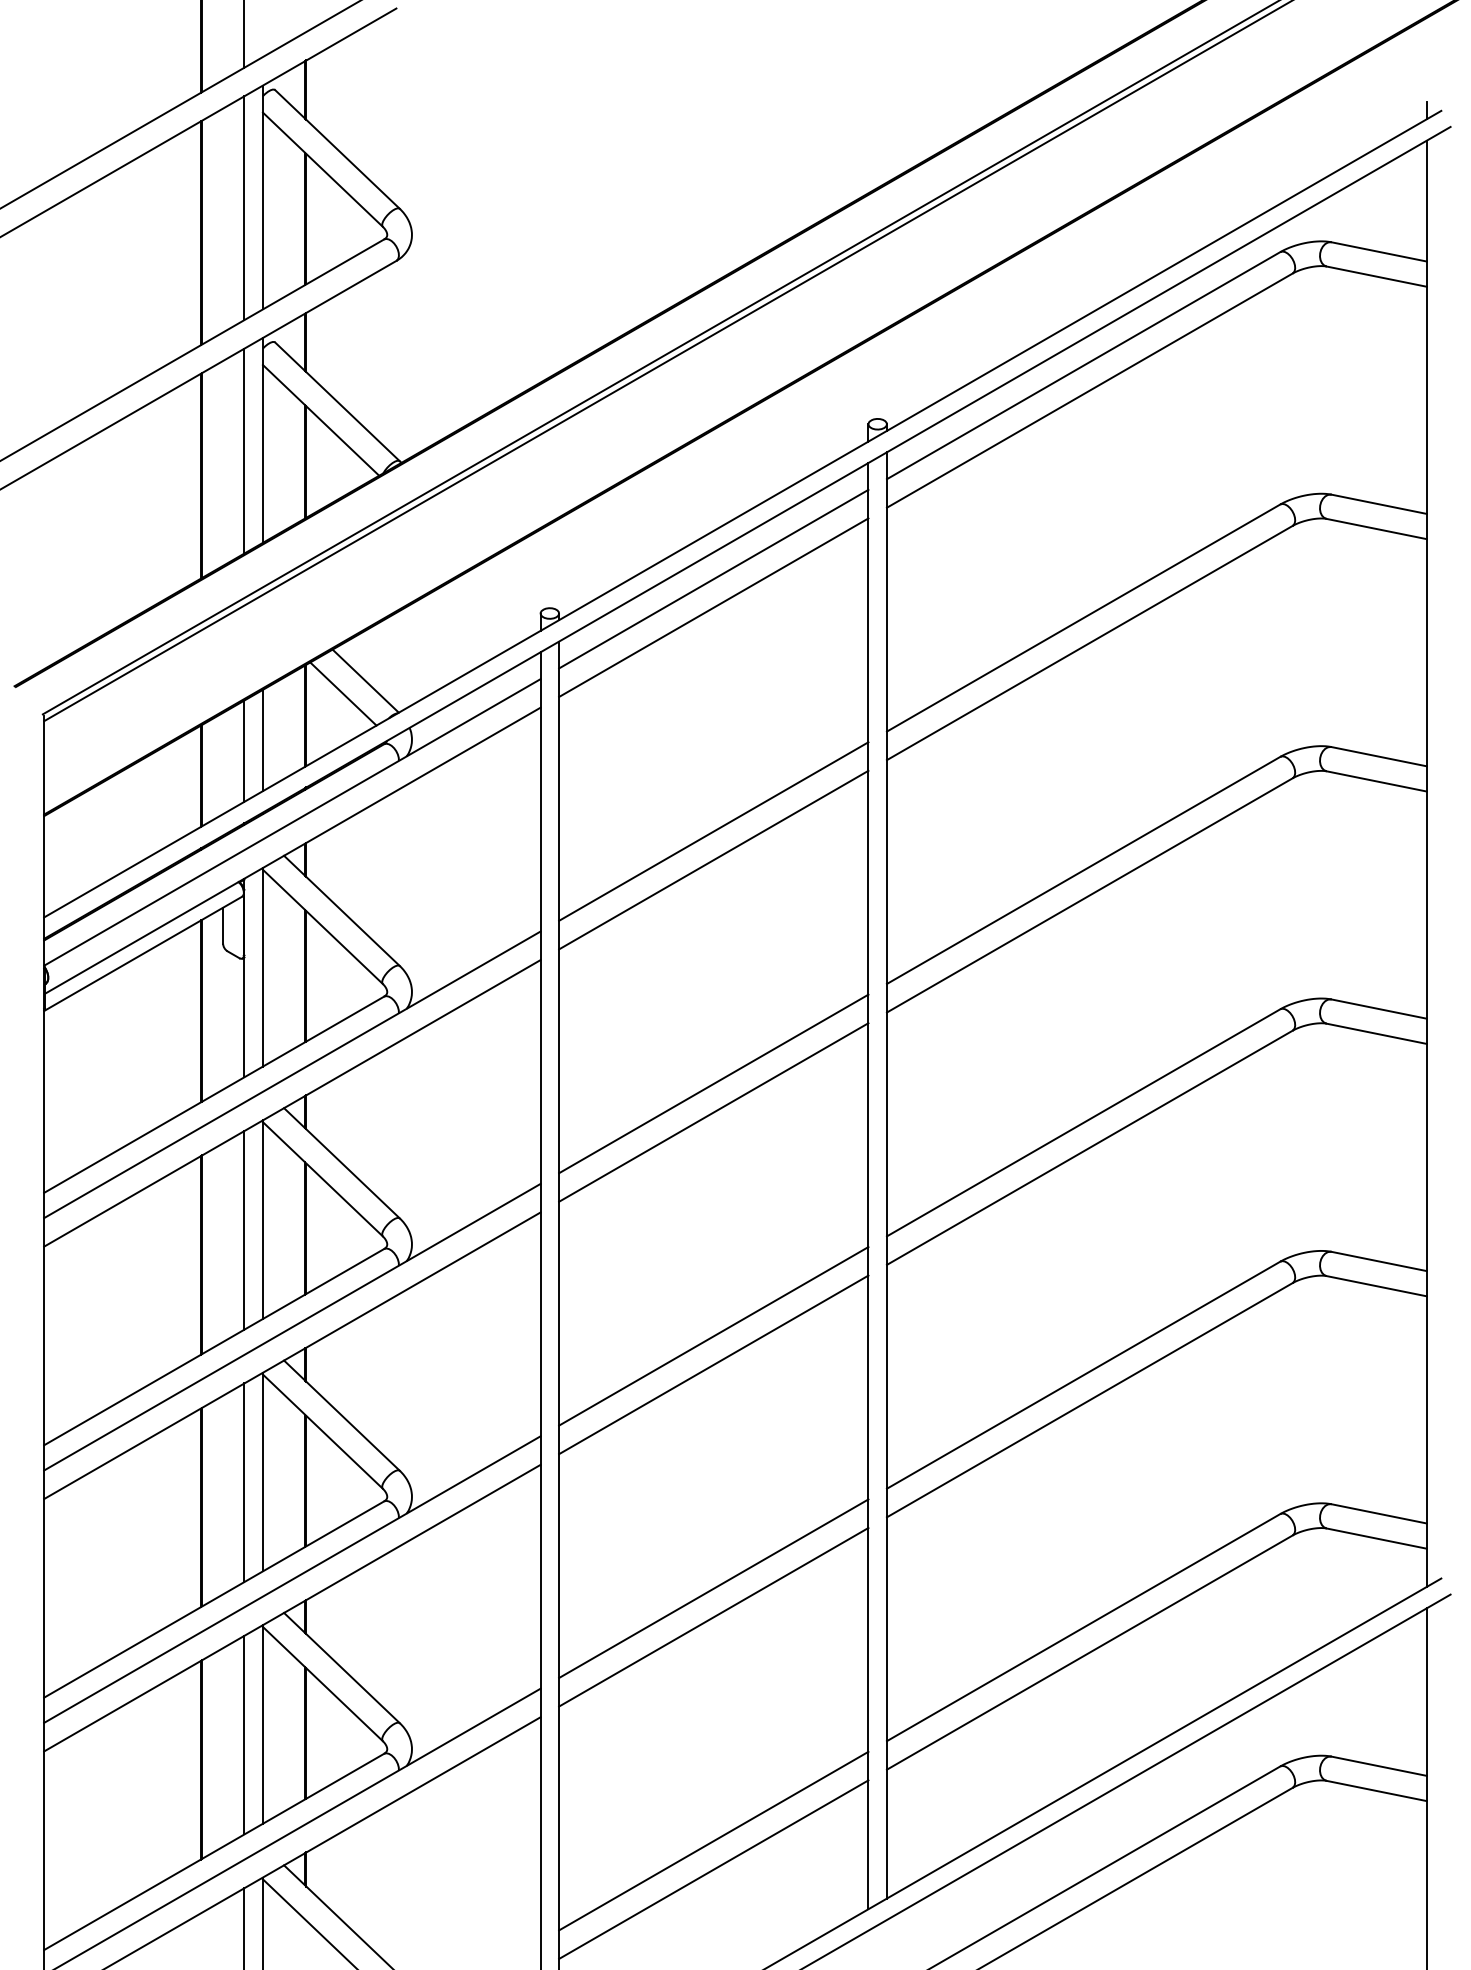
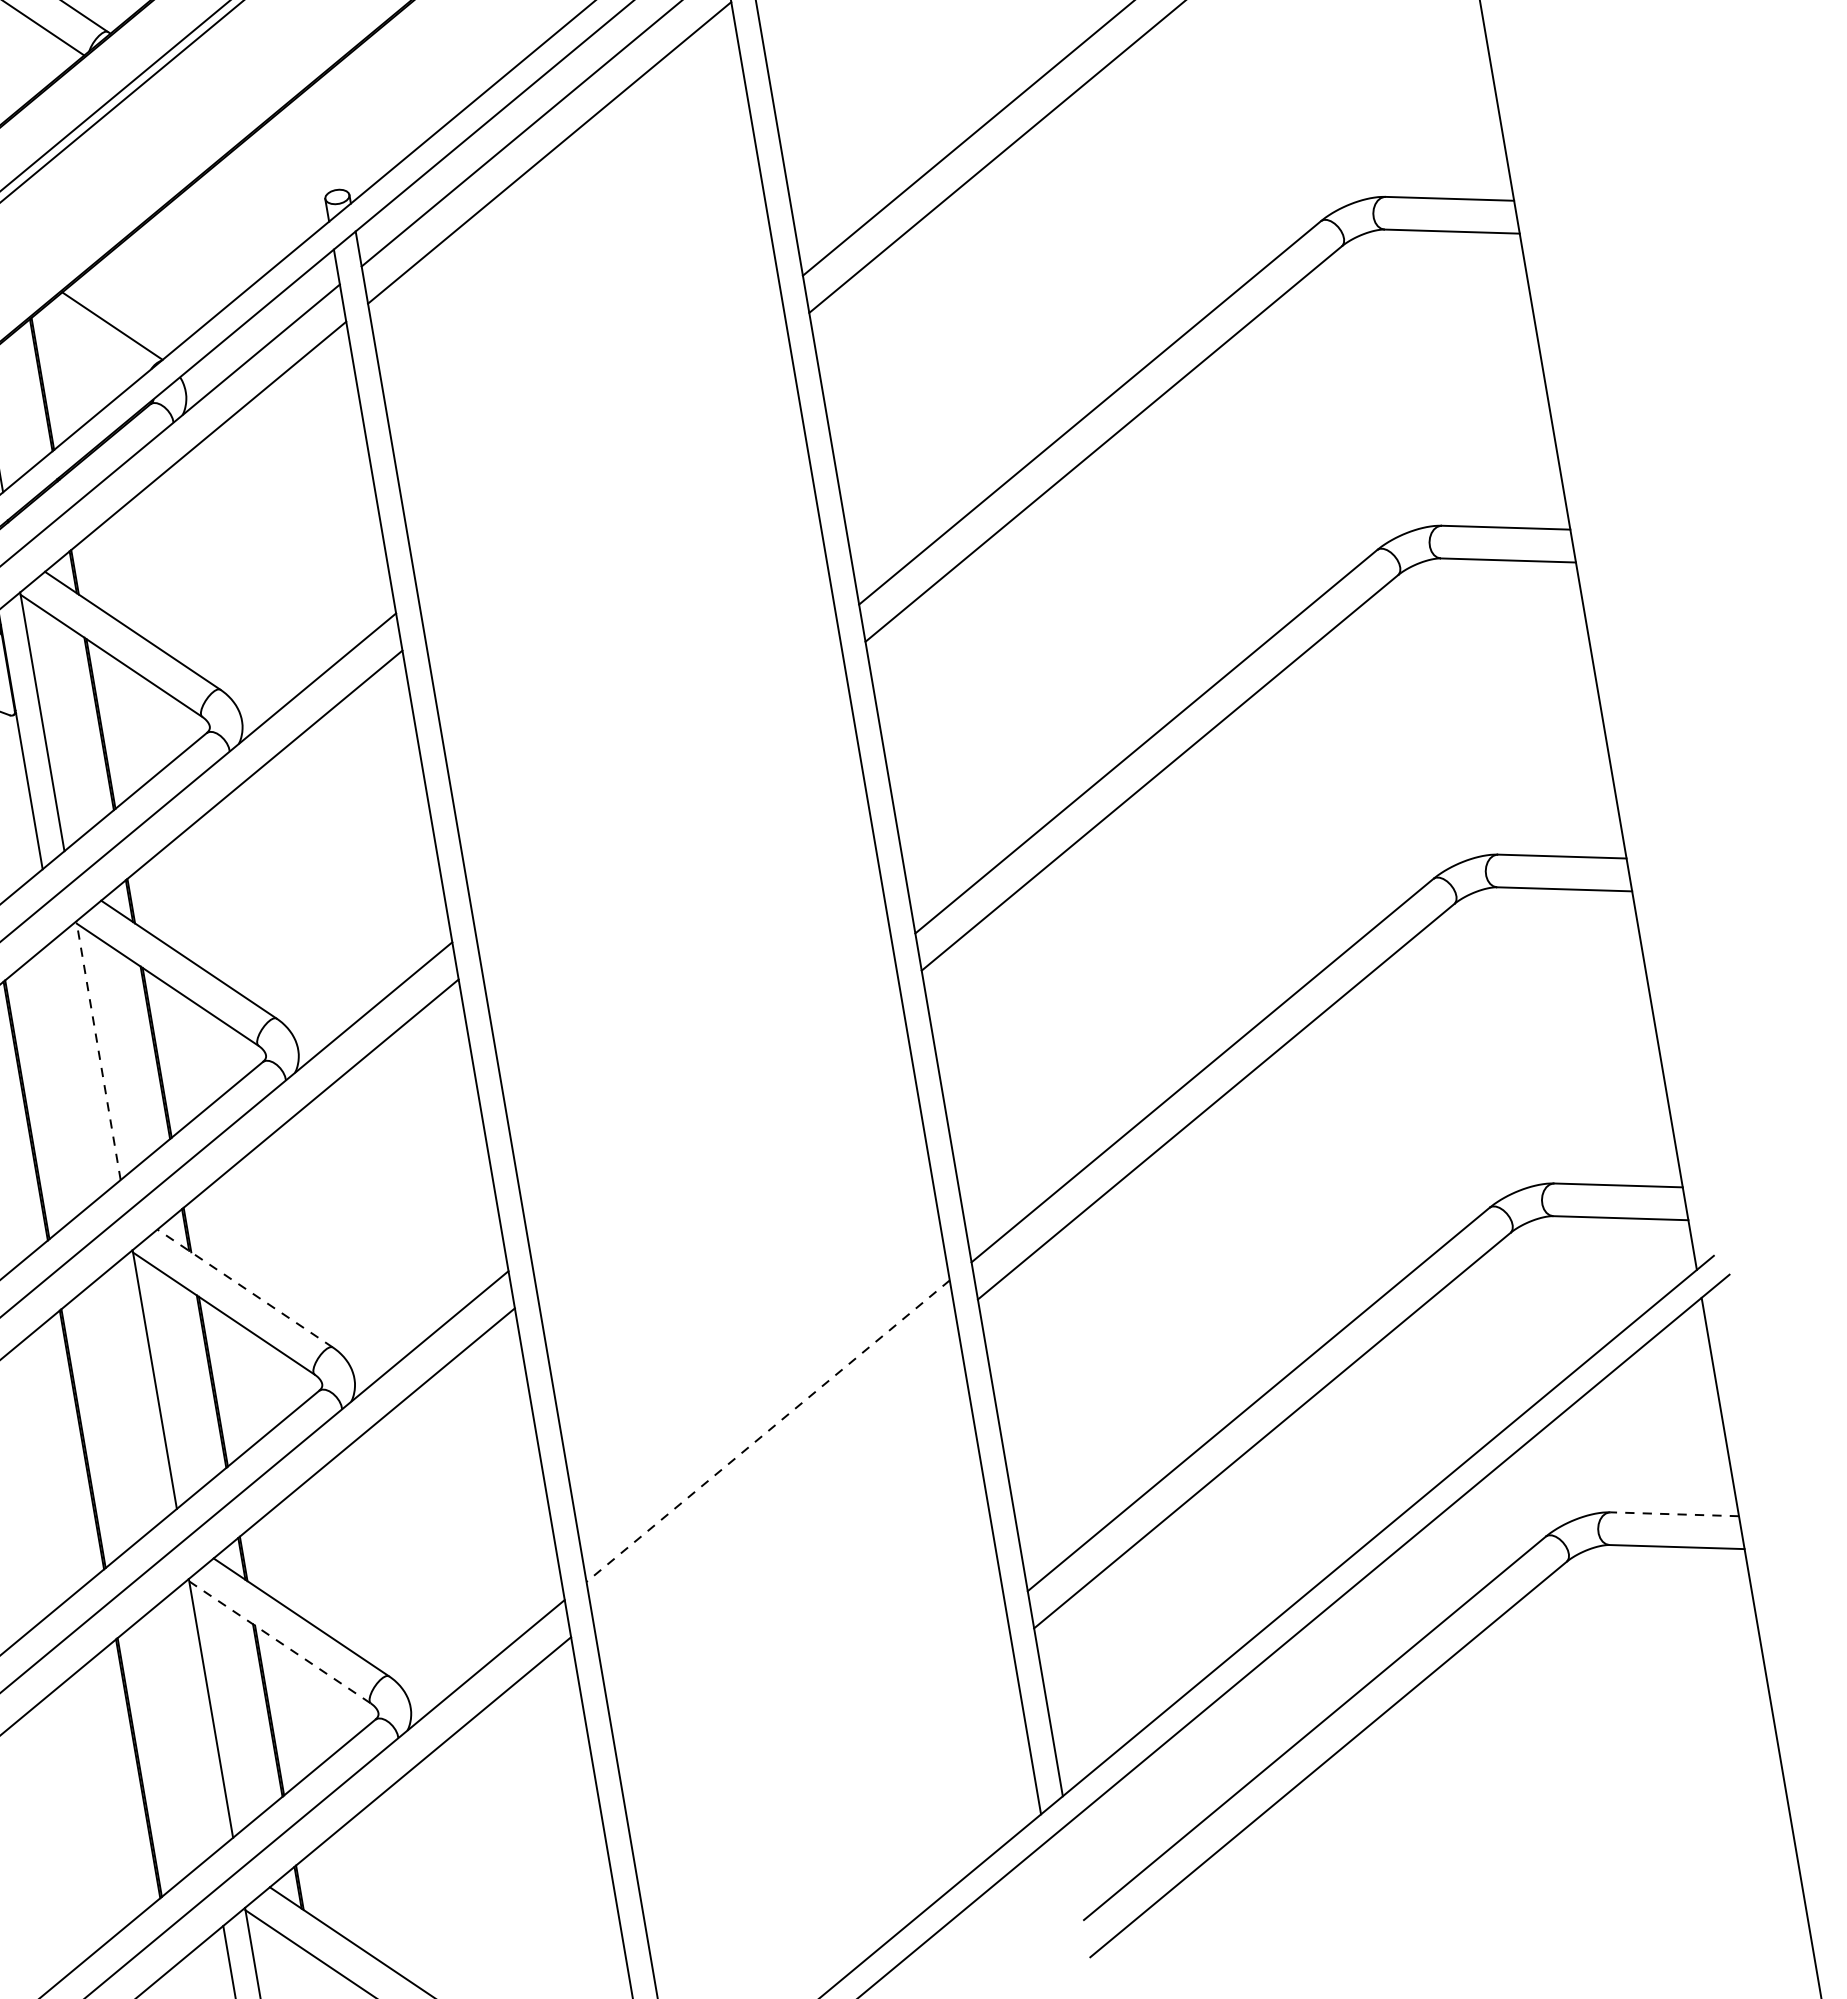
line: (343, 693) -> (86, 347), removed
line: (713, 831) -> (599, 444), removed
line: (713, 859) -> (605, 481), removed
line: (713, 1083) -> (655, 772), removed
line: (713, 1112) -> (661, 810), removed
line: (262, 1219) -> (97, 1050), solid -> dashed
line: (244, 1230) -> (76, 1068), removed
line: (713, 1336) -> (711, 1102), removed
line: (713, 1364) -> (717, 1139), removed
line: (341, 1415) -> (244, 1288), solid -> dashed
line: (244, 1482) -> (133, 1397), removed
line: (713, 1588) -> (767, 1430), solid -> dashed
line: (713, 1617) -> (774, 1468), removed
line: (322, 1684) -> (279, 1643), solid -> dashed
line: (244, 1734) -> (189, 1725), removed
line: (1379, 1766) -> (1675, 1514), solid -> dashed
line: (713, 1840) -> (823, 1759), removed
line: (713, 1869) -> (830, 1797), removed

